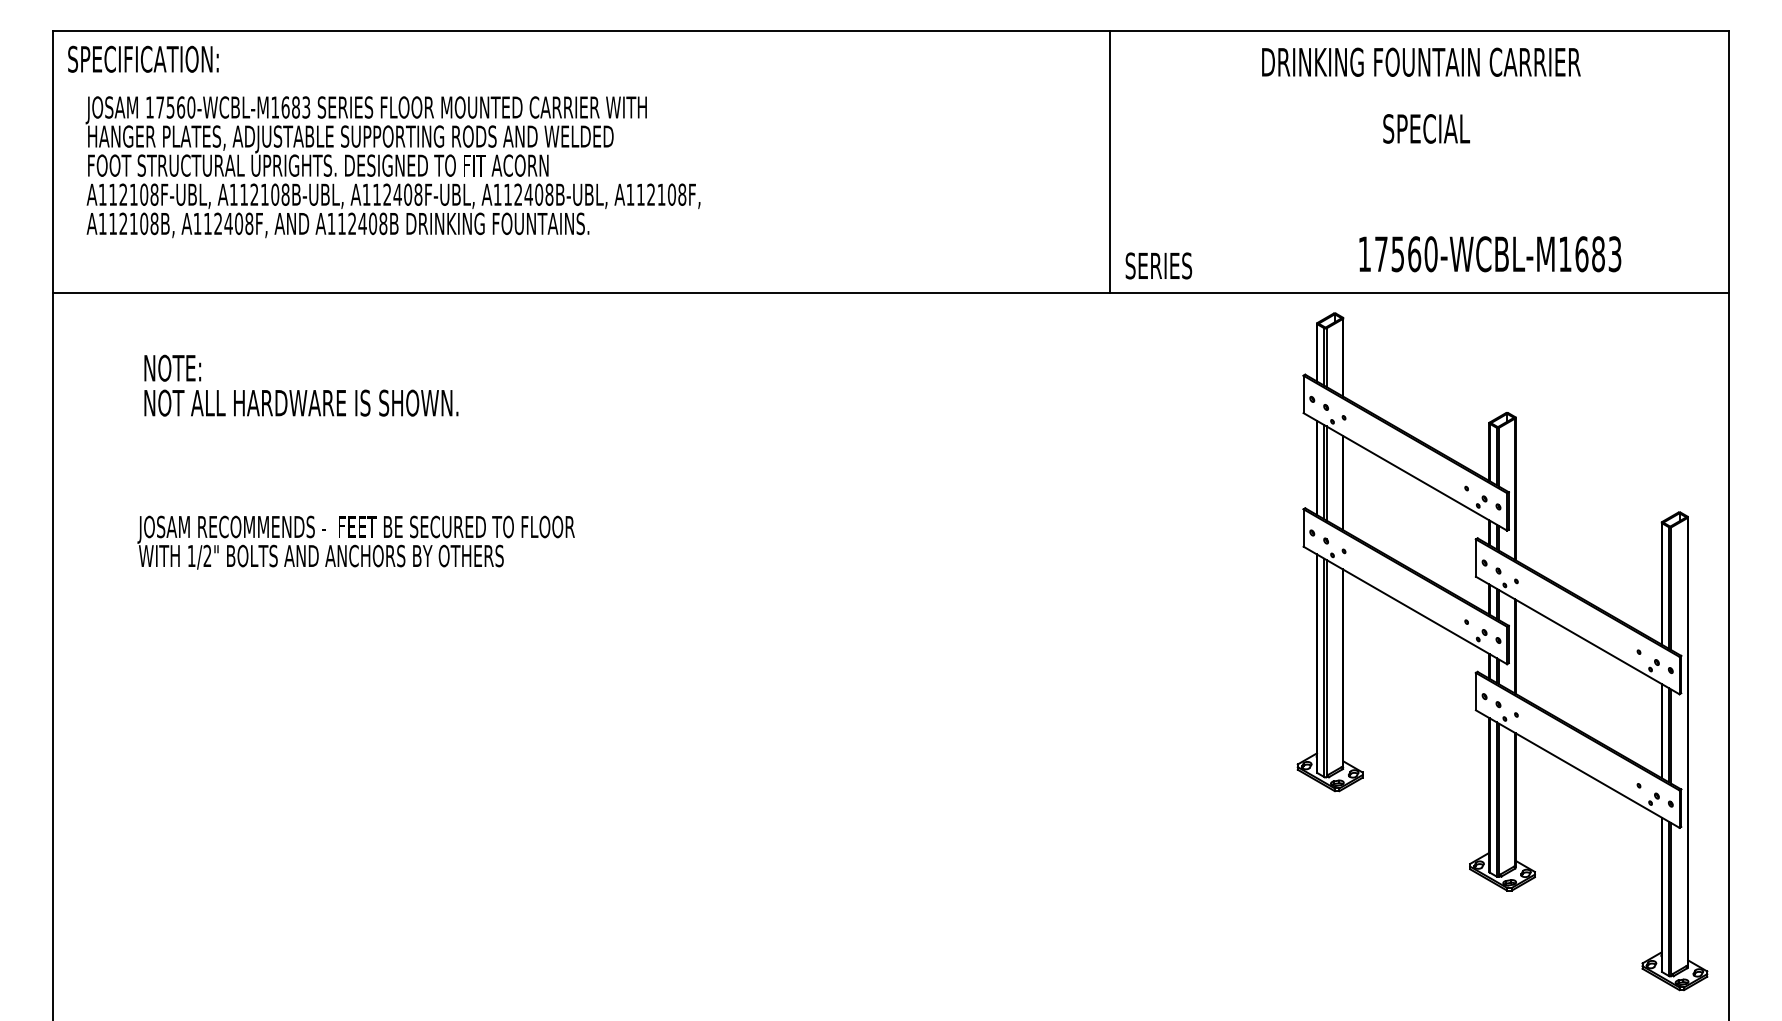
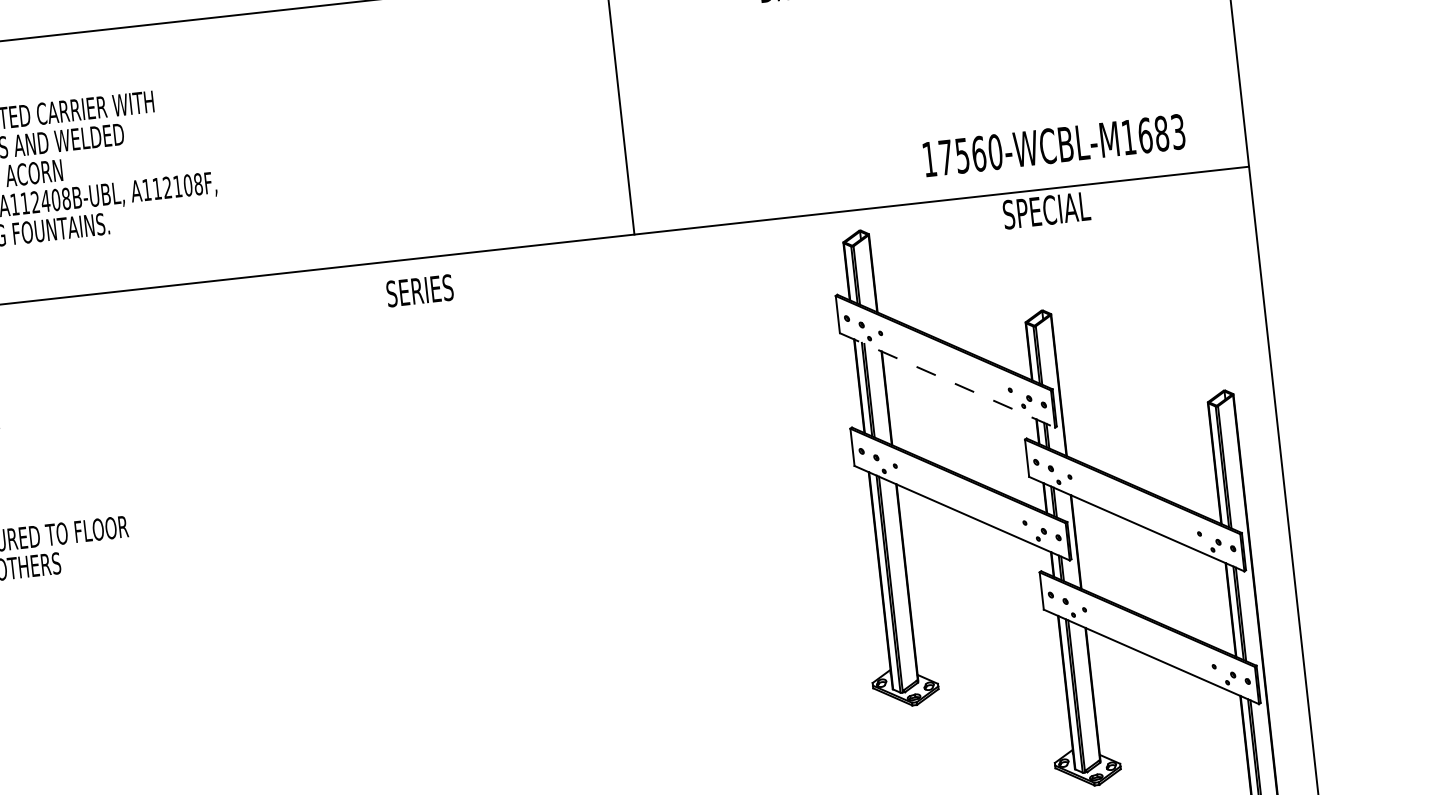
text: (1426, 128) -> (1046, 210), moved
text: (1490, 254) -> (1054, 145), moved
text: (1158, 265) -> (419, 290), moved
line: (1405, 471) -> (947, 380), solid -> dashed

